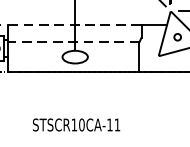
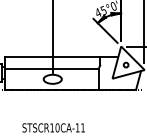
line: (74, 25) -> (52, 56), dashed -> solid
line: (73, 42) -> (51, 68), dashed -> solid

